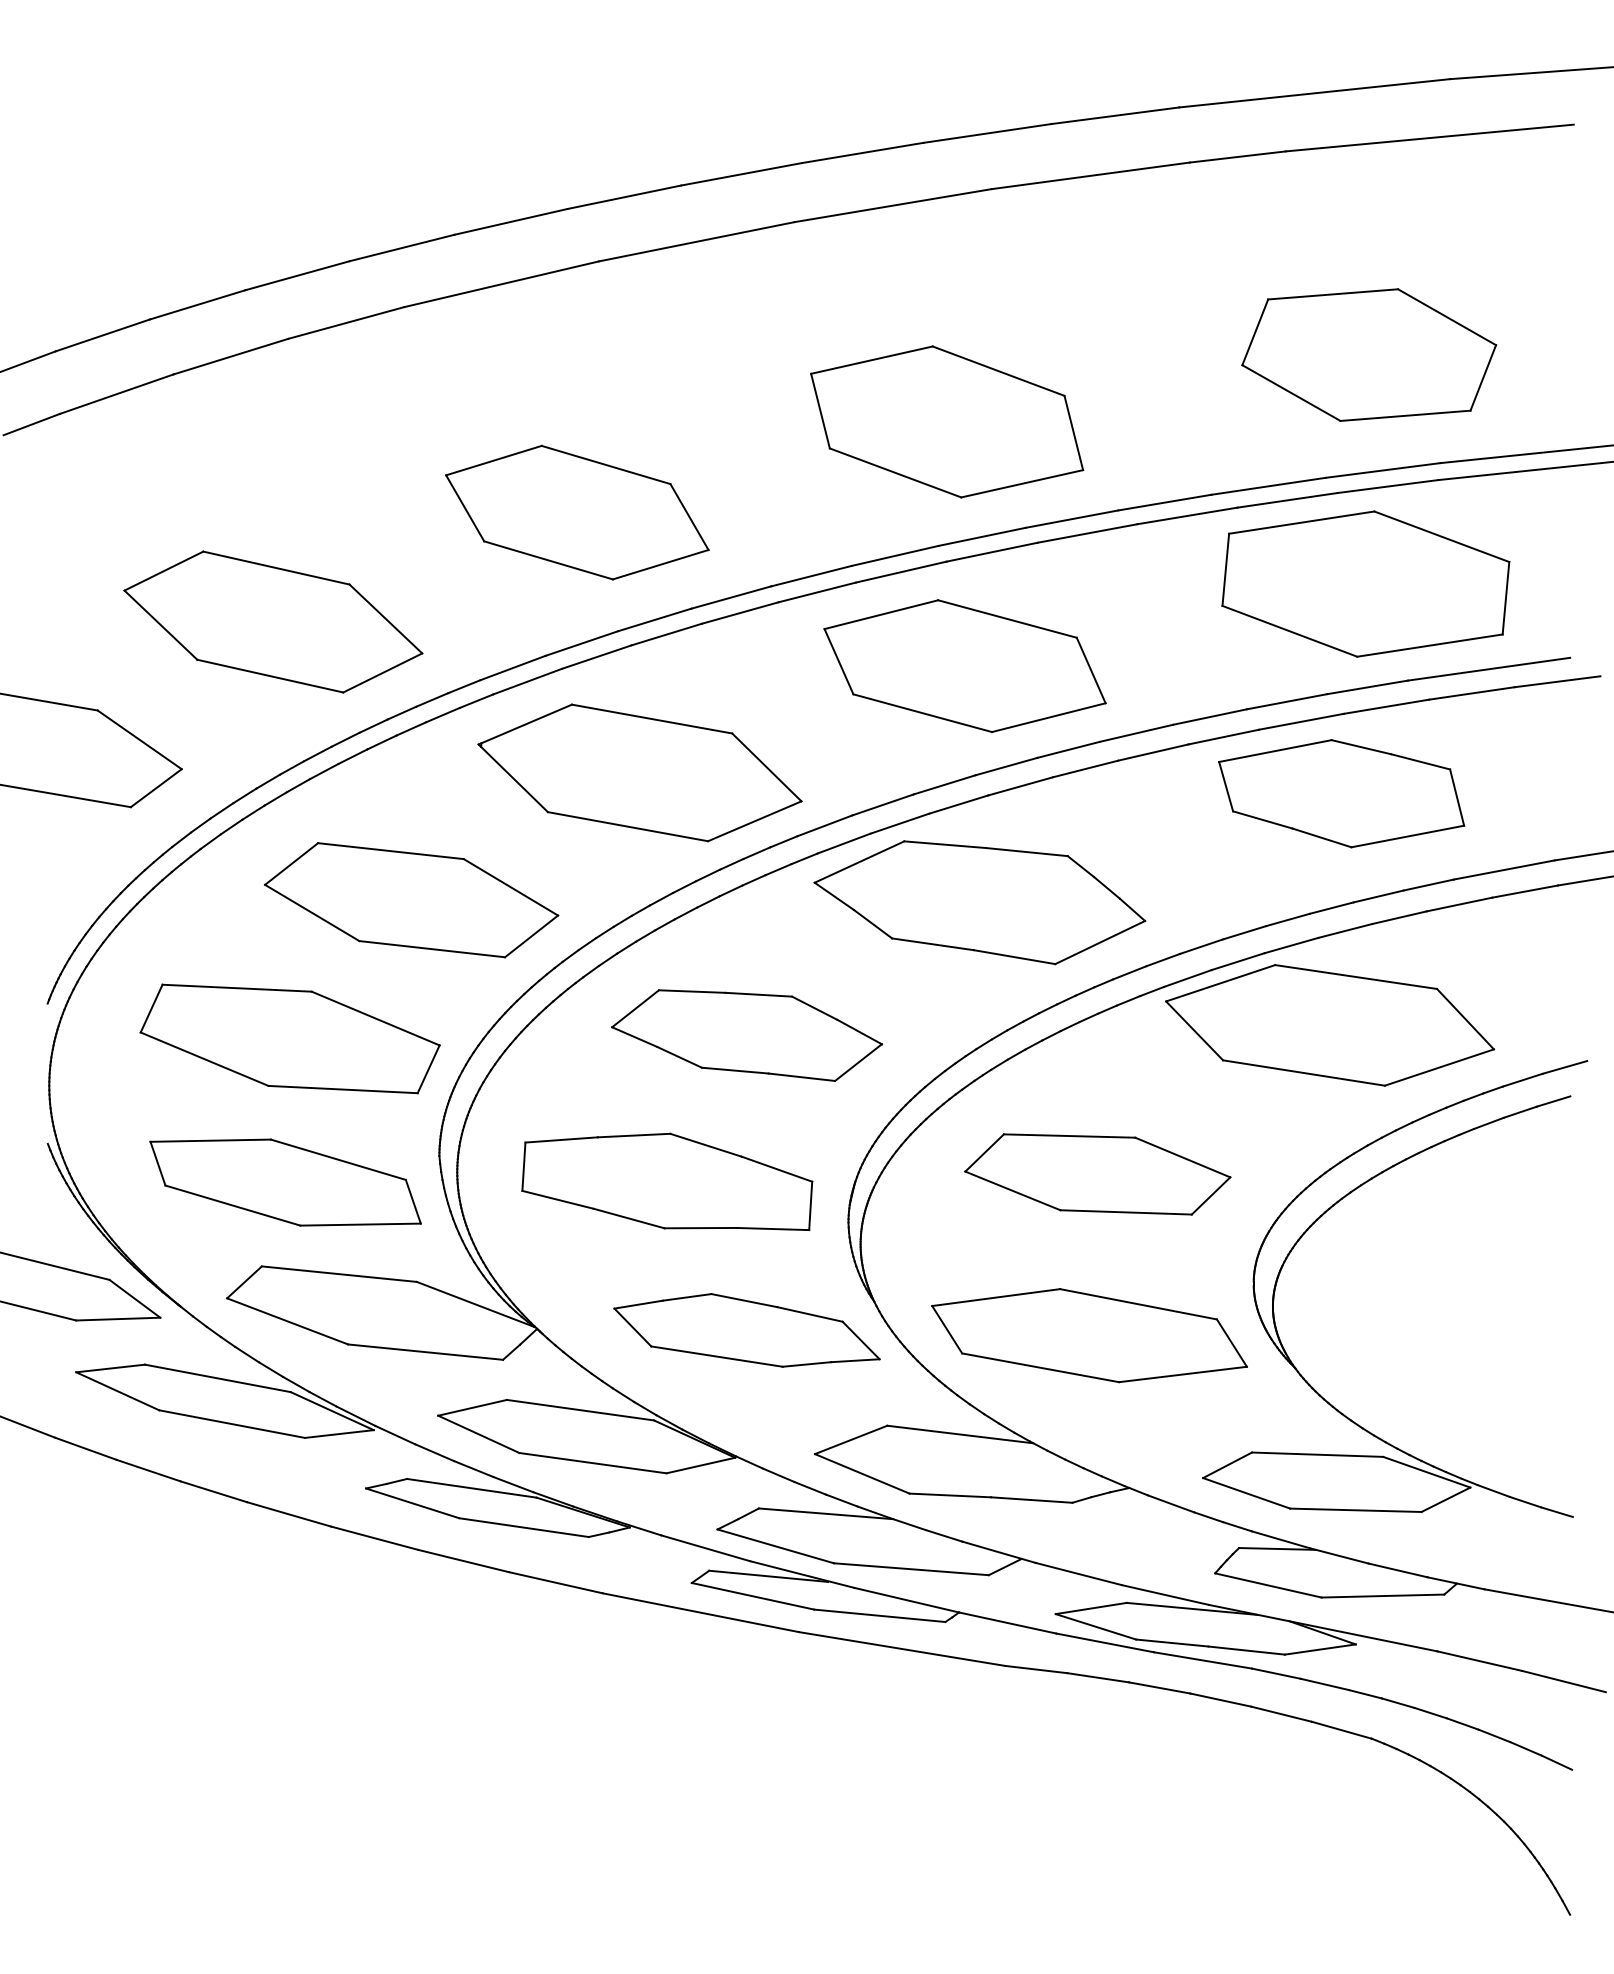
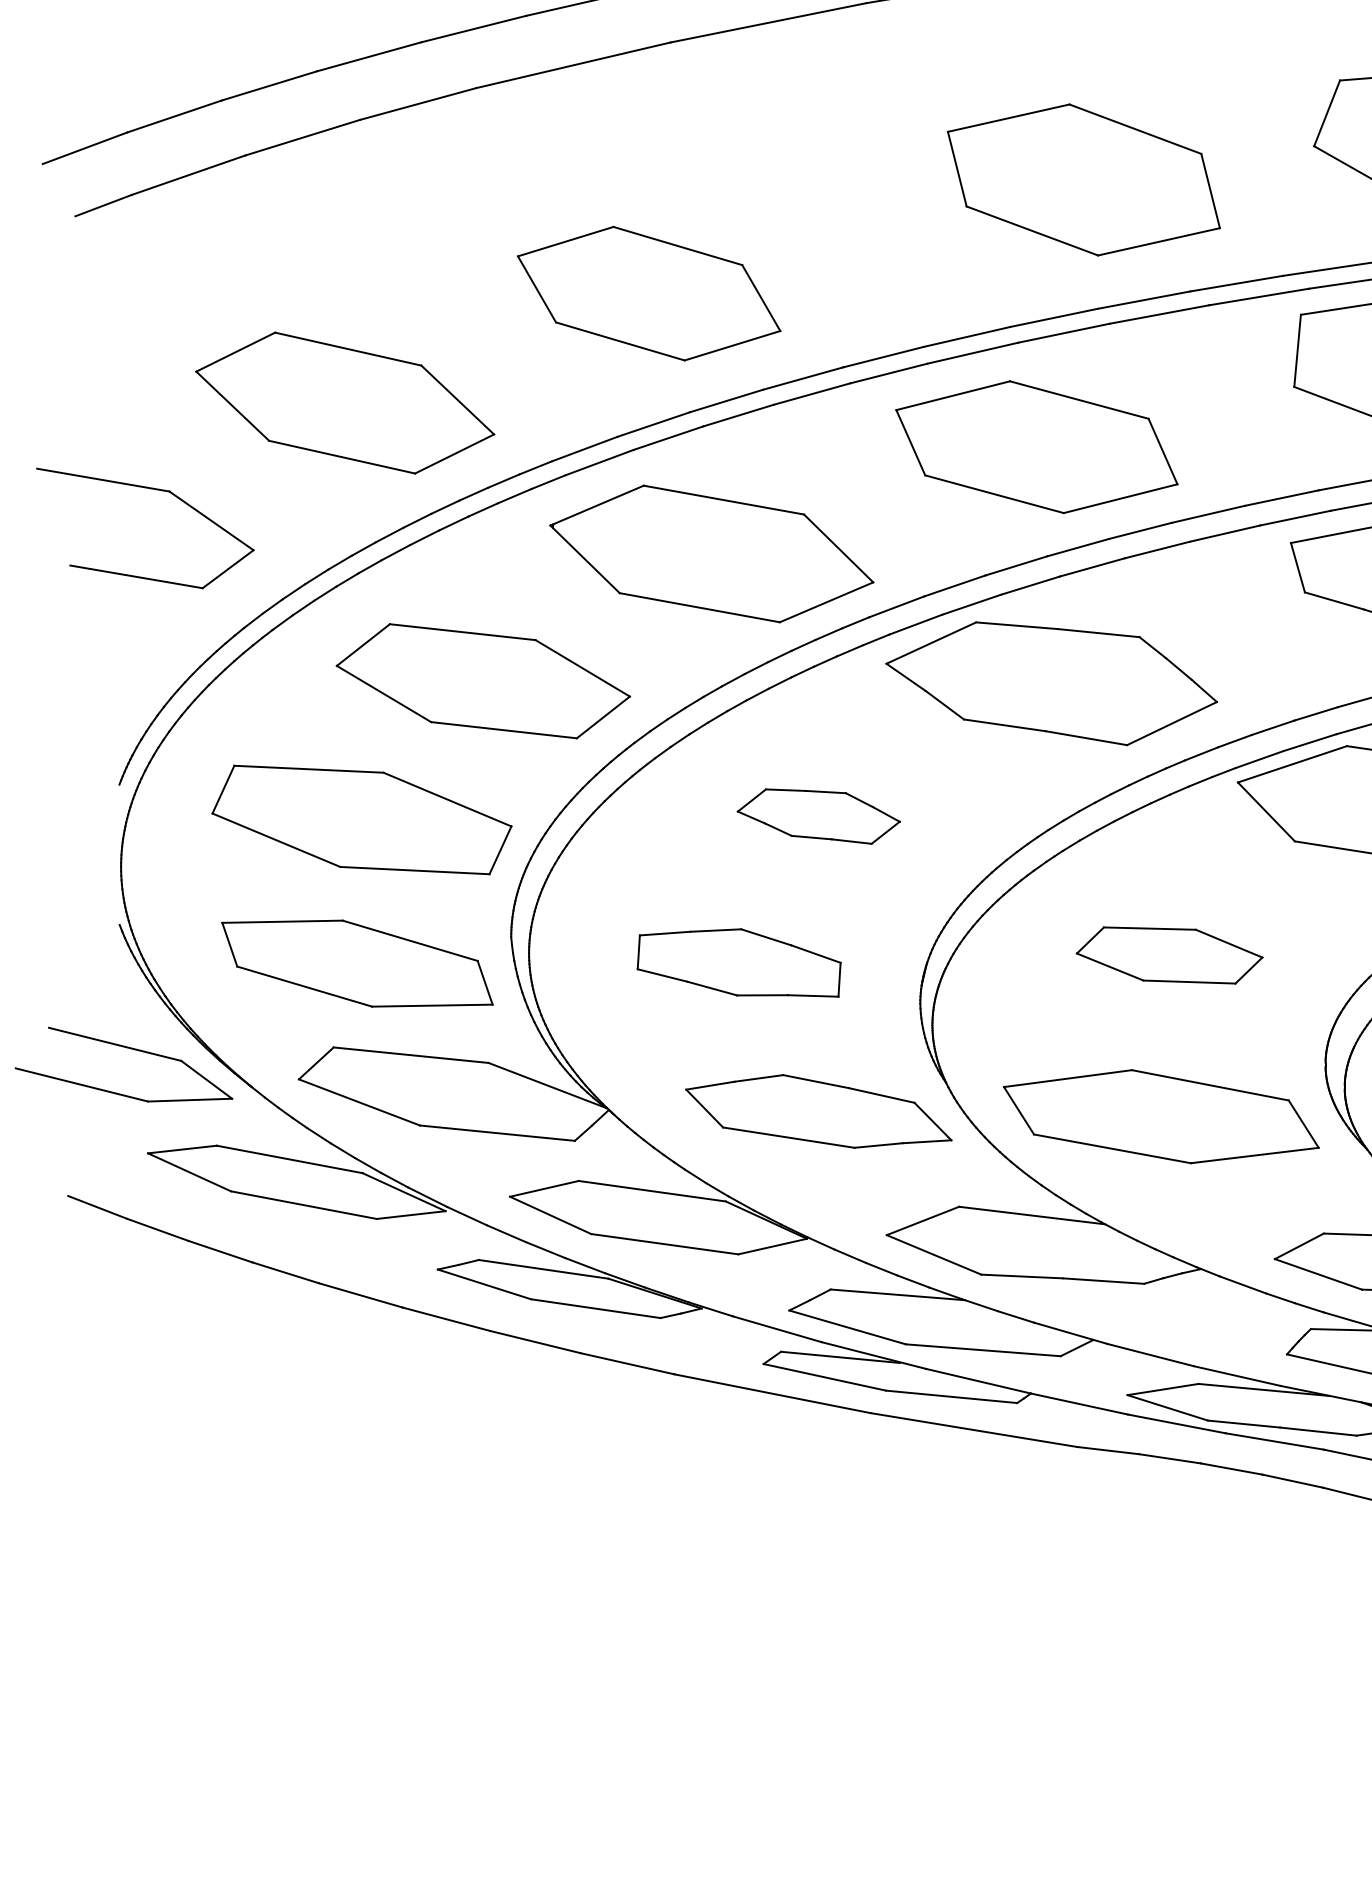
part: (947, 421) -> (1084, 179), moved
part: (746, 1035) -> (818, 816), size x0.6
part: (1097, 1174) -> (1169, 955), size x0.7
part: (667, 1181) -> (739, 962), size x0.7

